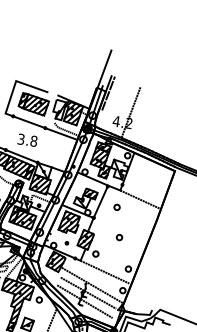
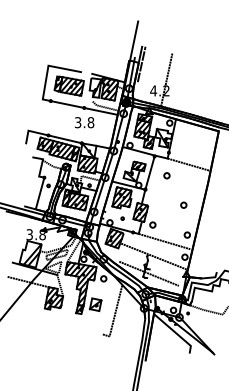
text: (27, 140) -> (84, 122), moved
part: (119, 236) -> (183, 204), moved
line: (88, 292) -> (151, 264), removed

